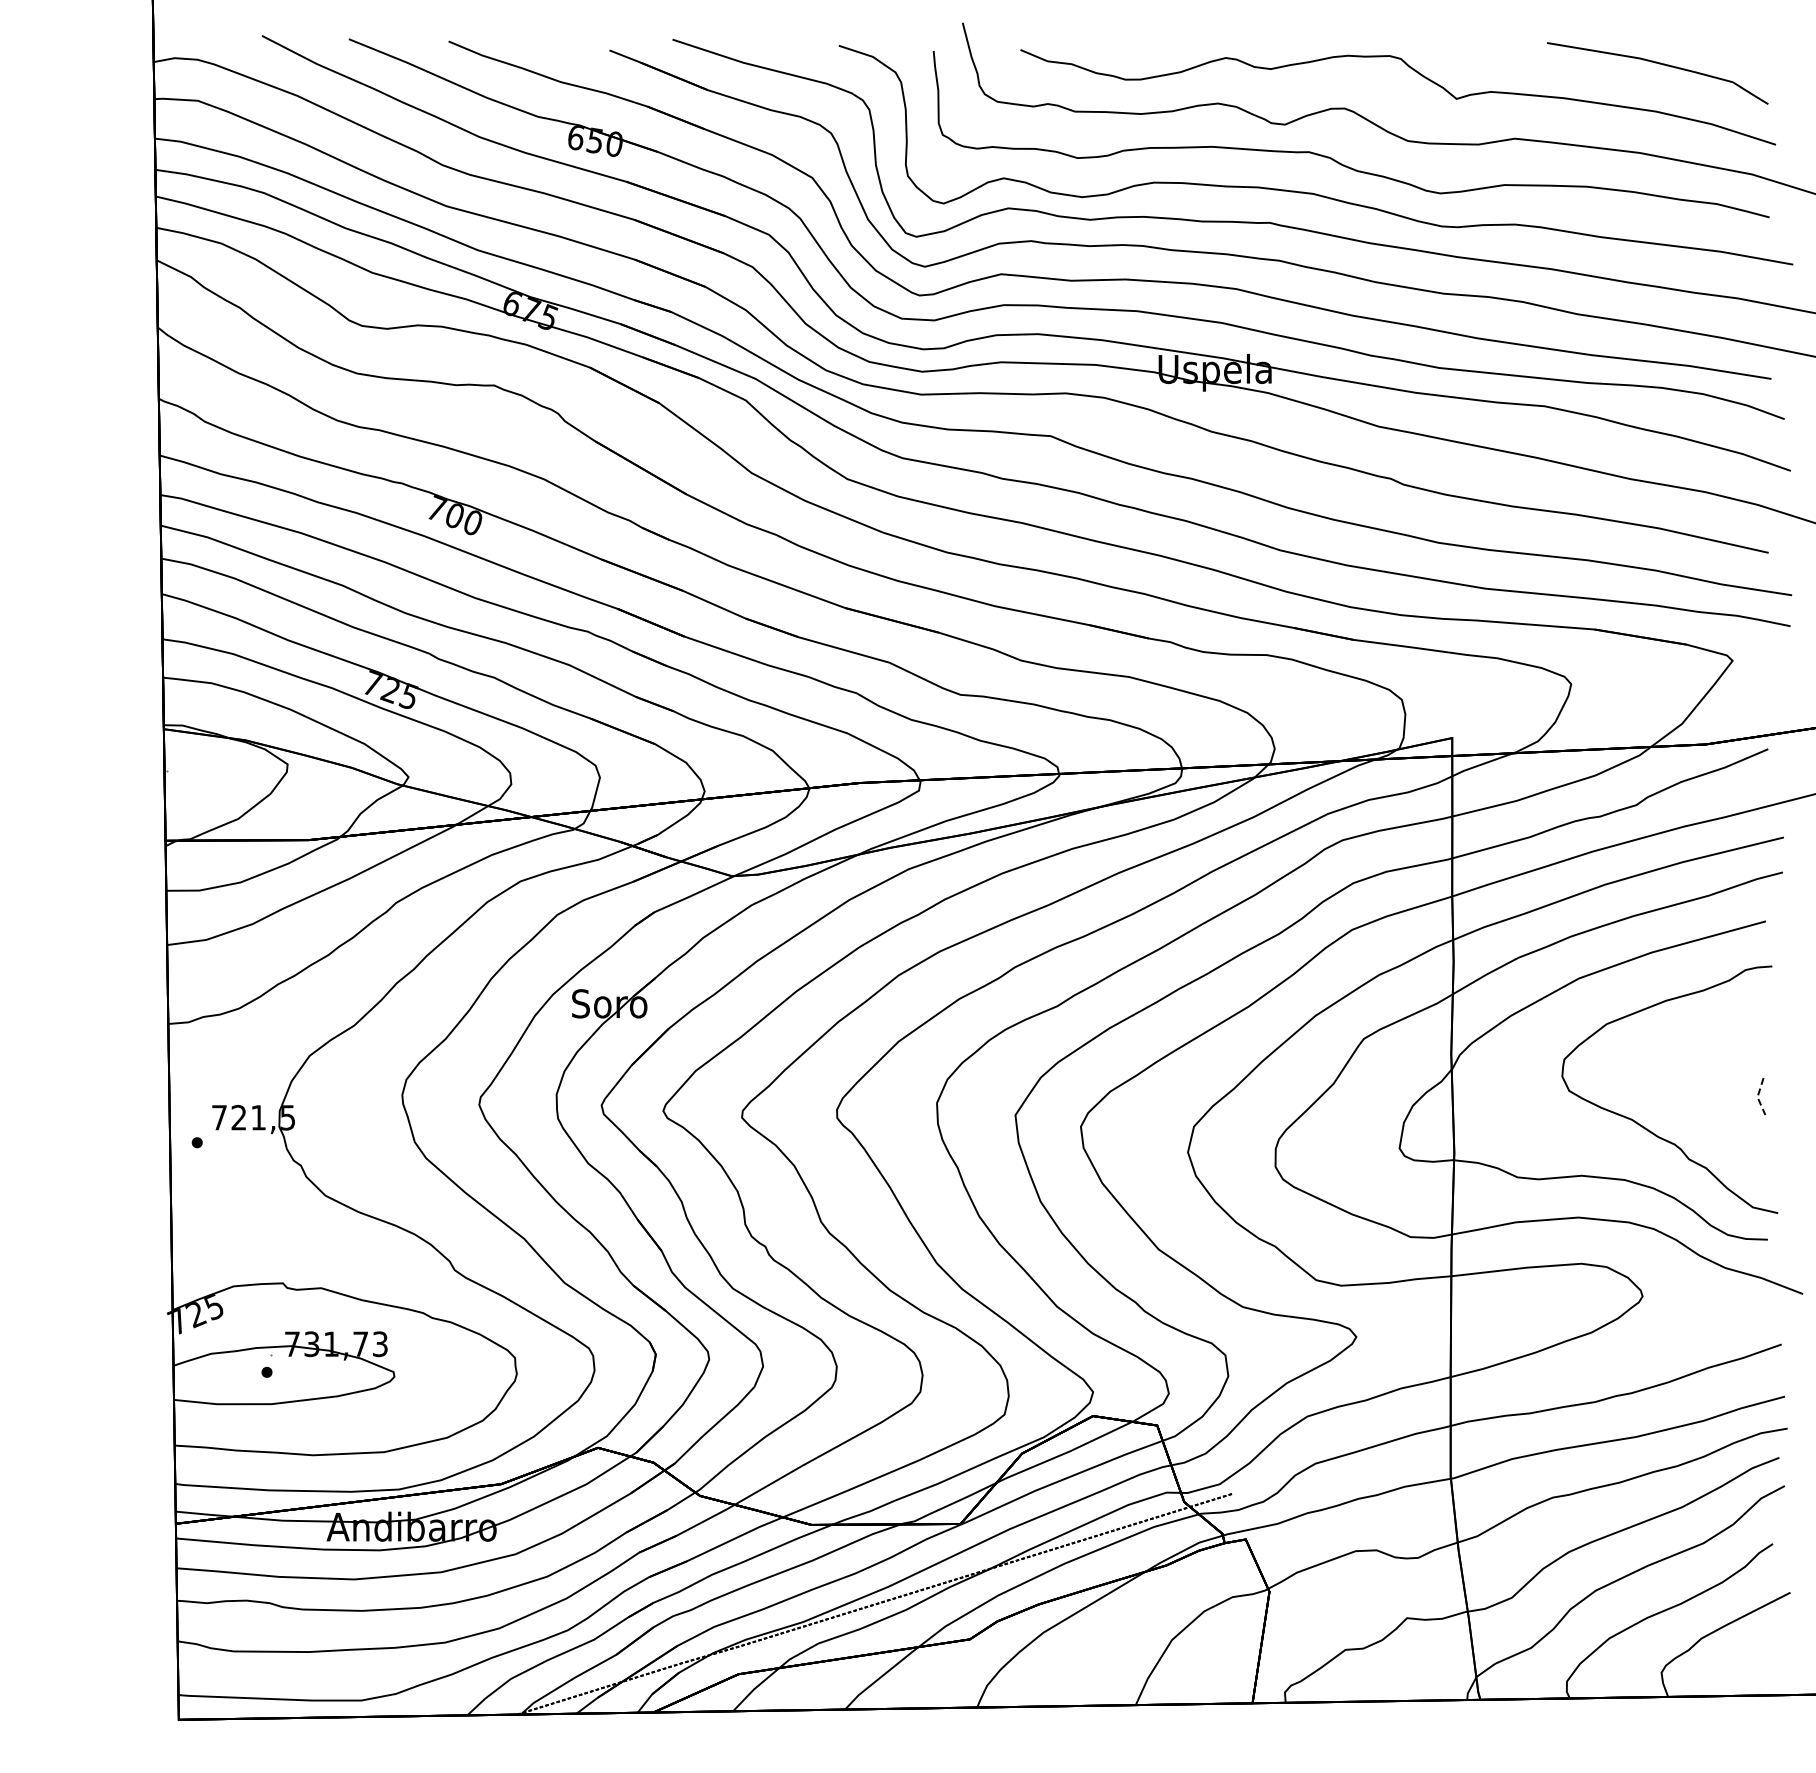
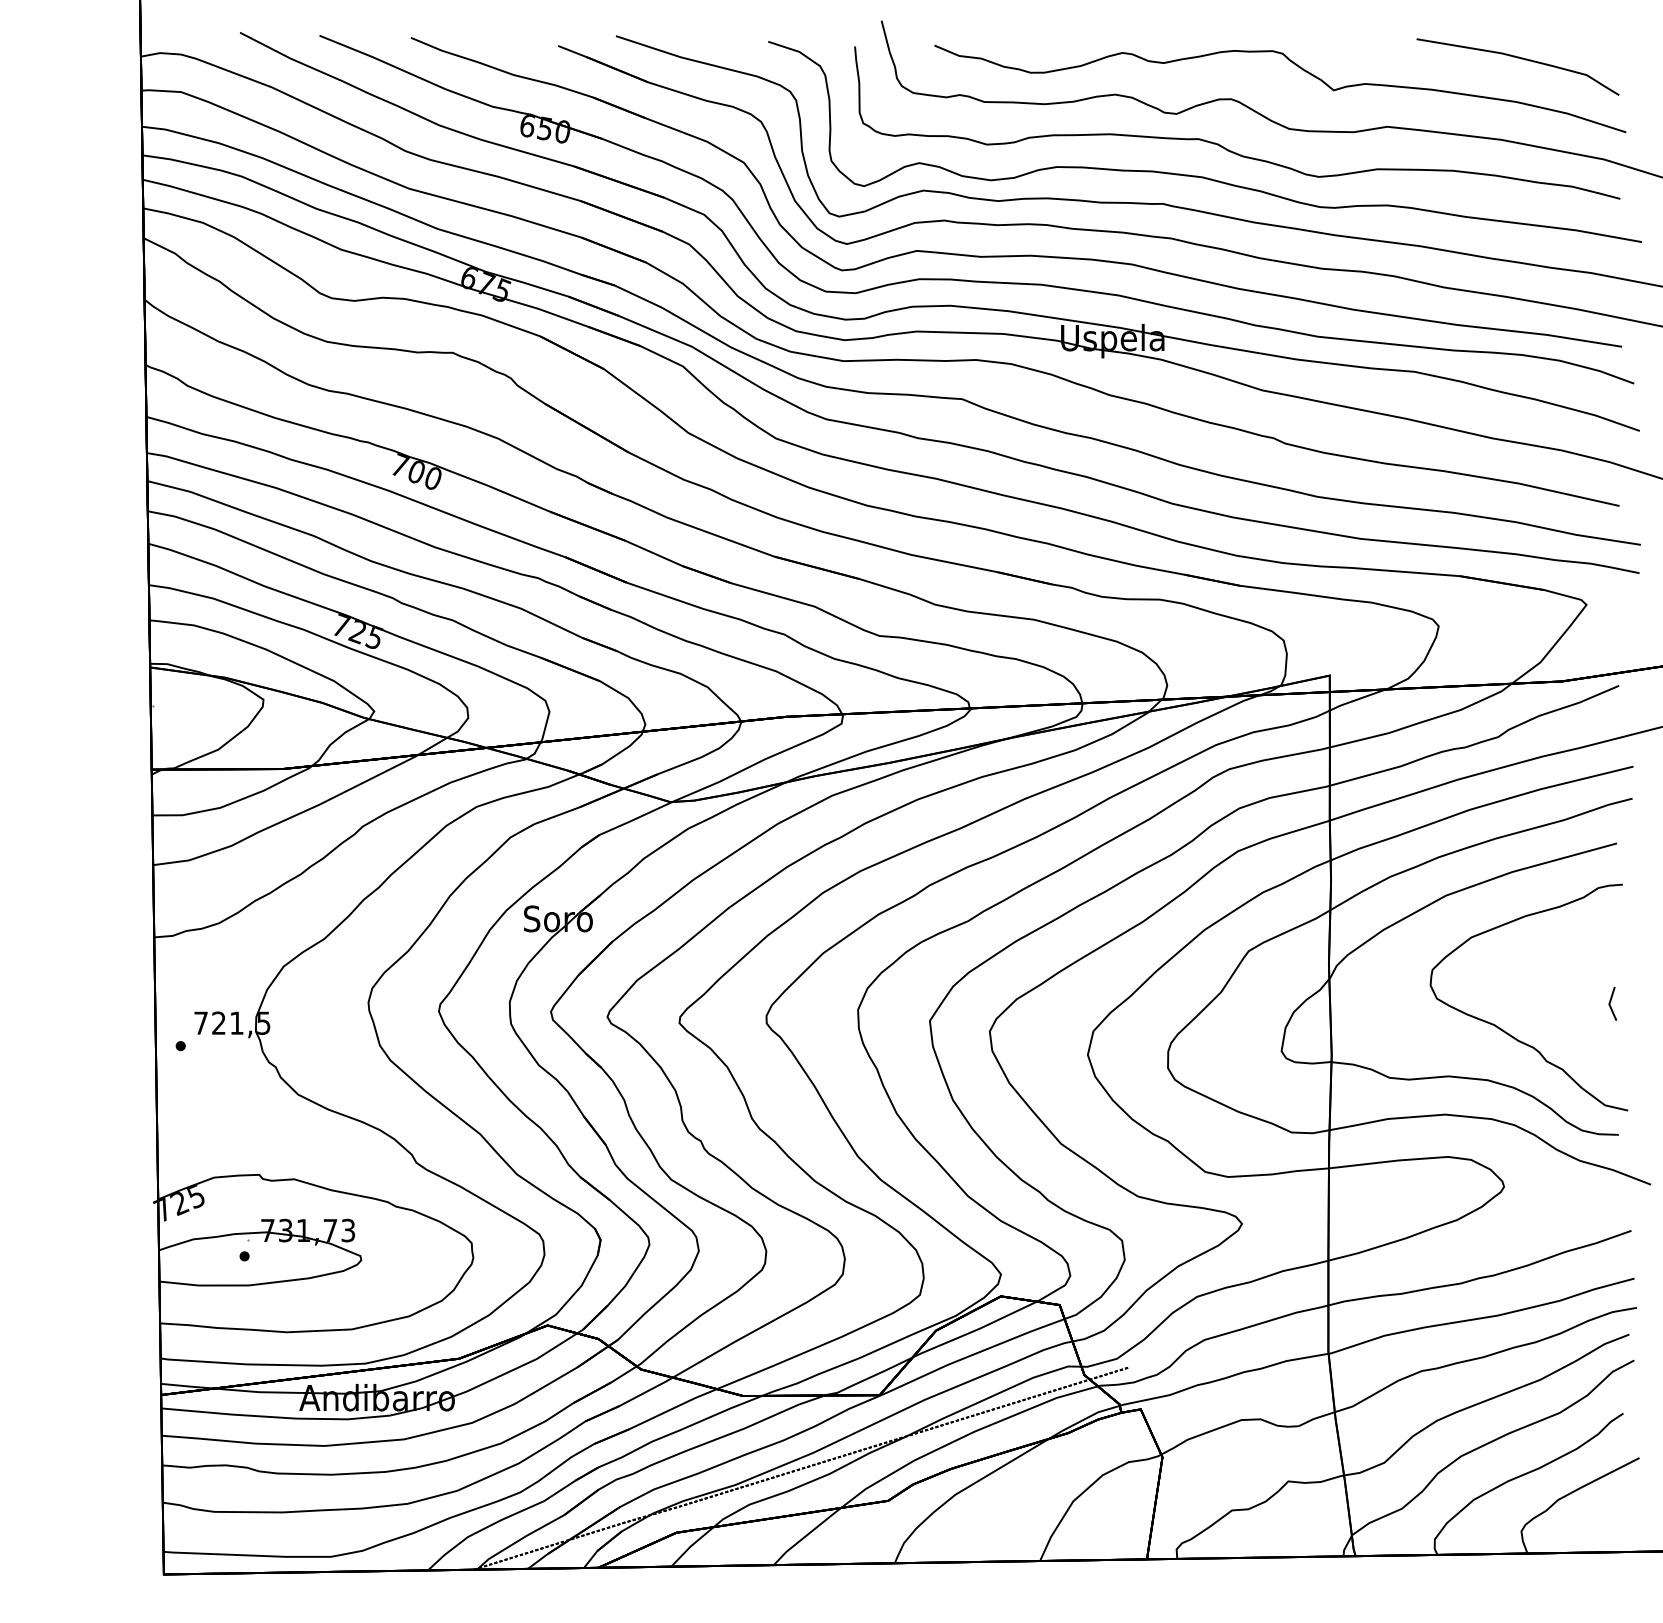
line: (1757, 1097) -> (1609, 1004), dashed -> solid

